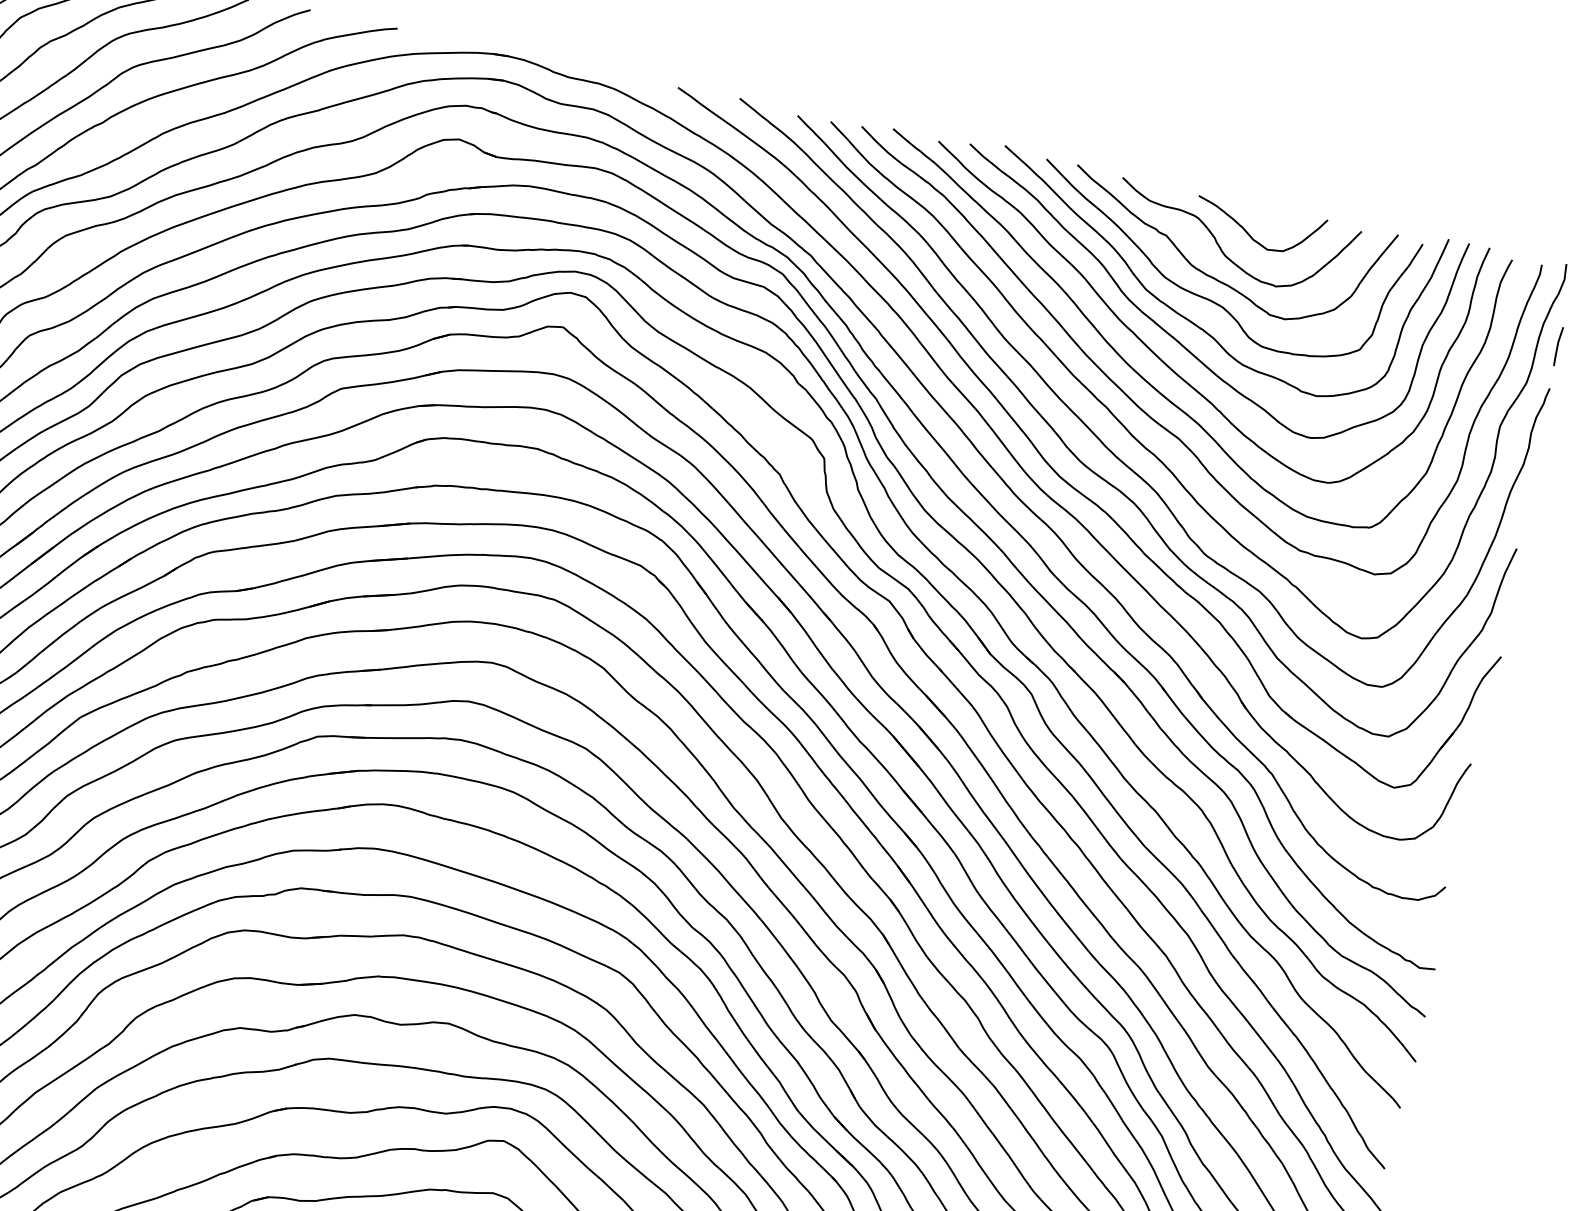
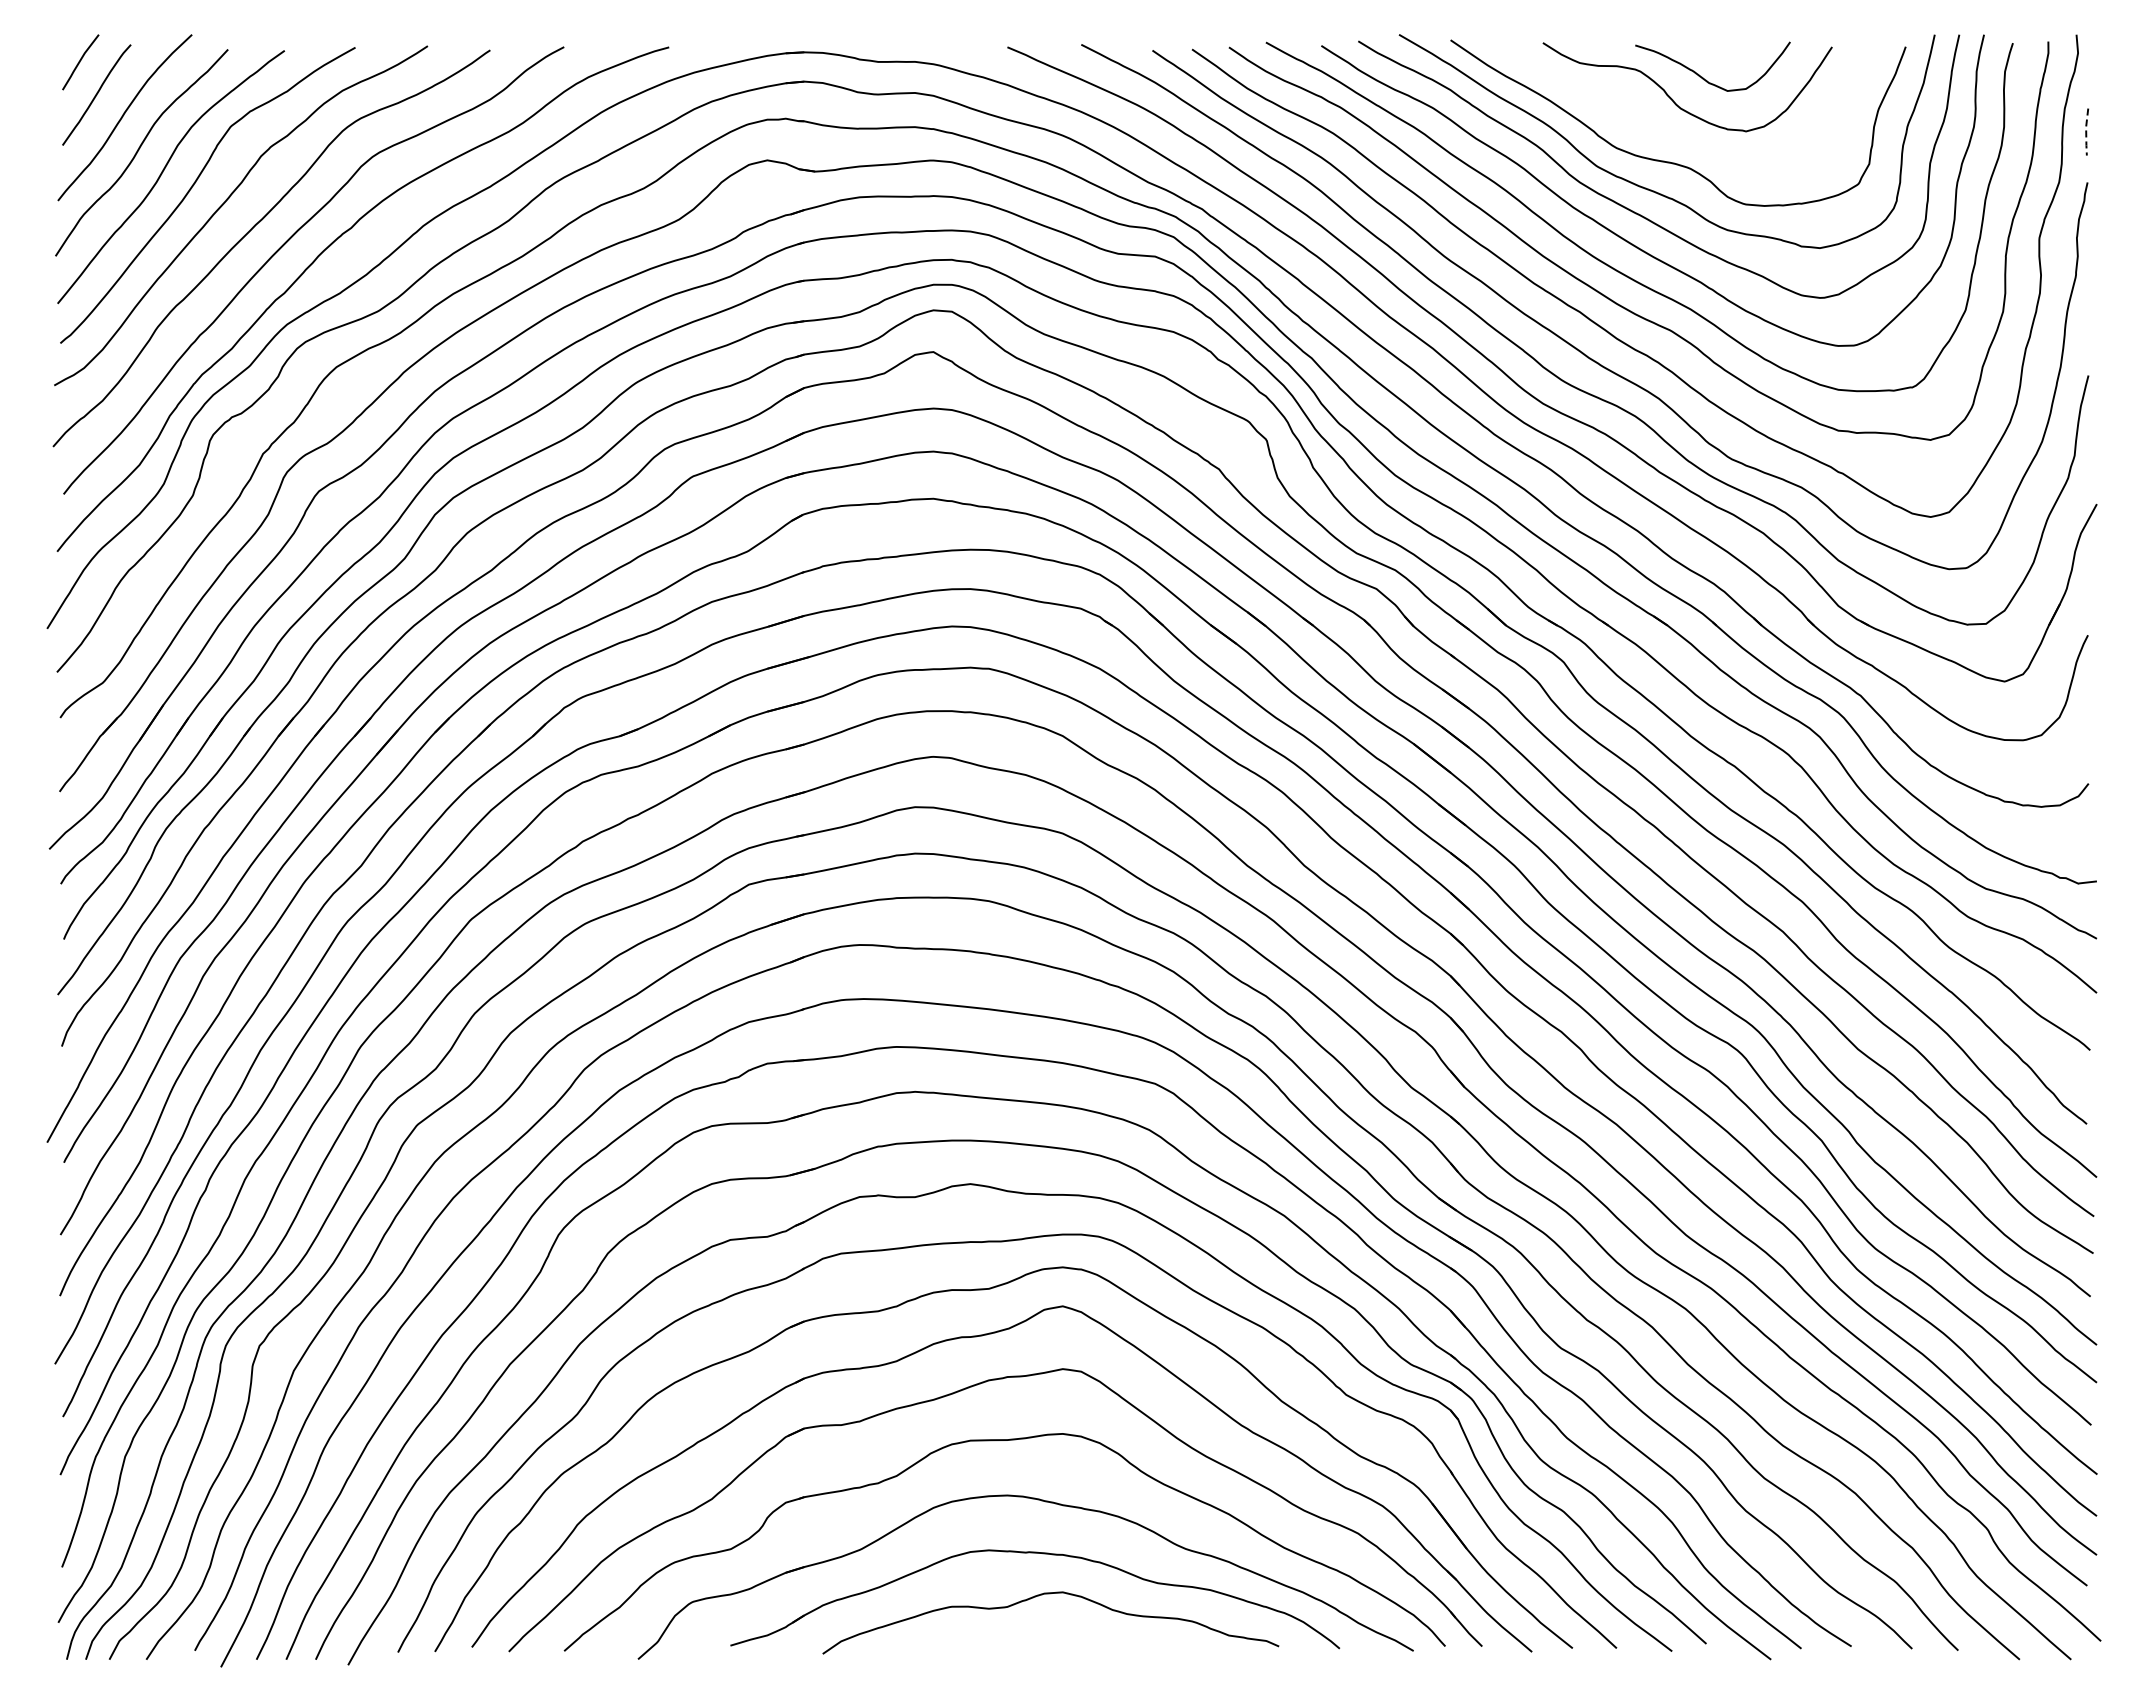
curve: (1213, 276) -> (1671, 135), removed
line: (1557, 346) -> (2086, 132), solid -> dashed

